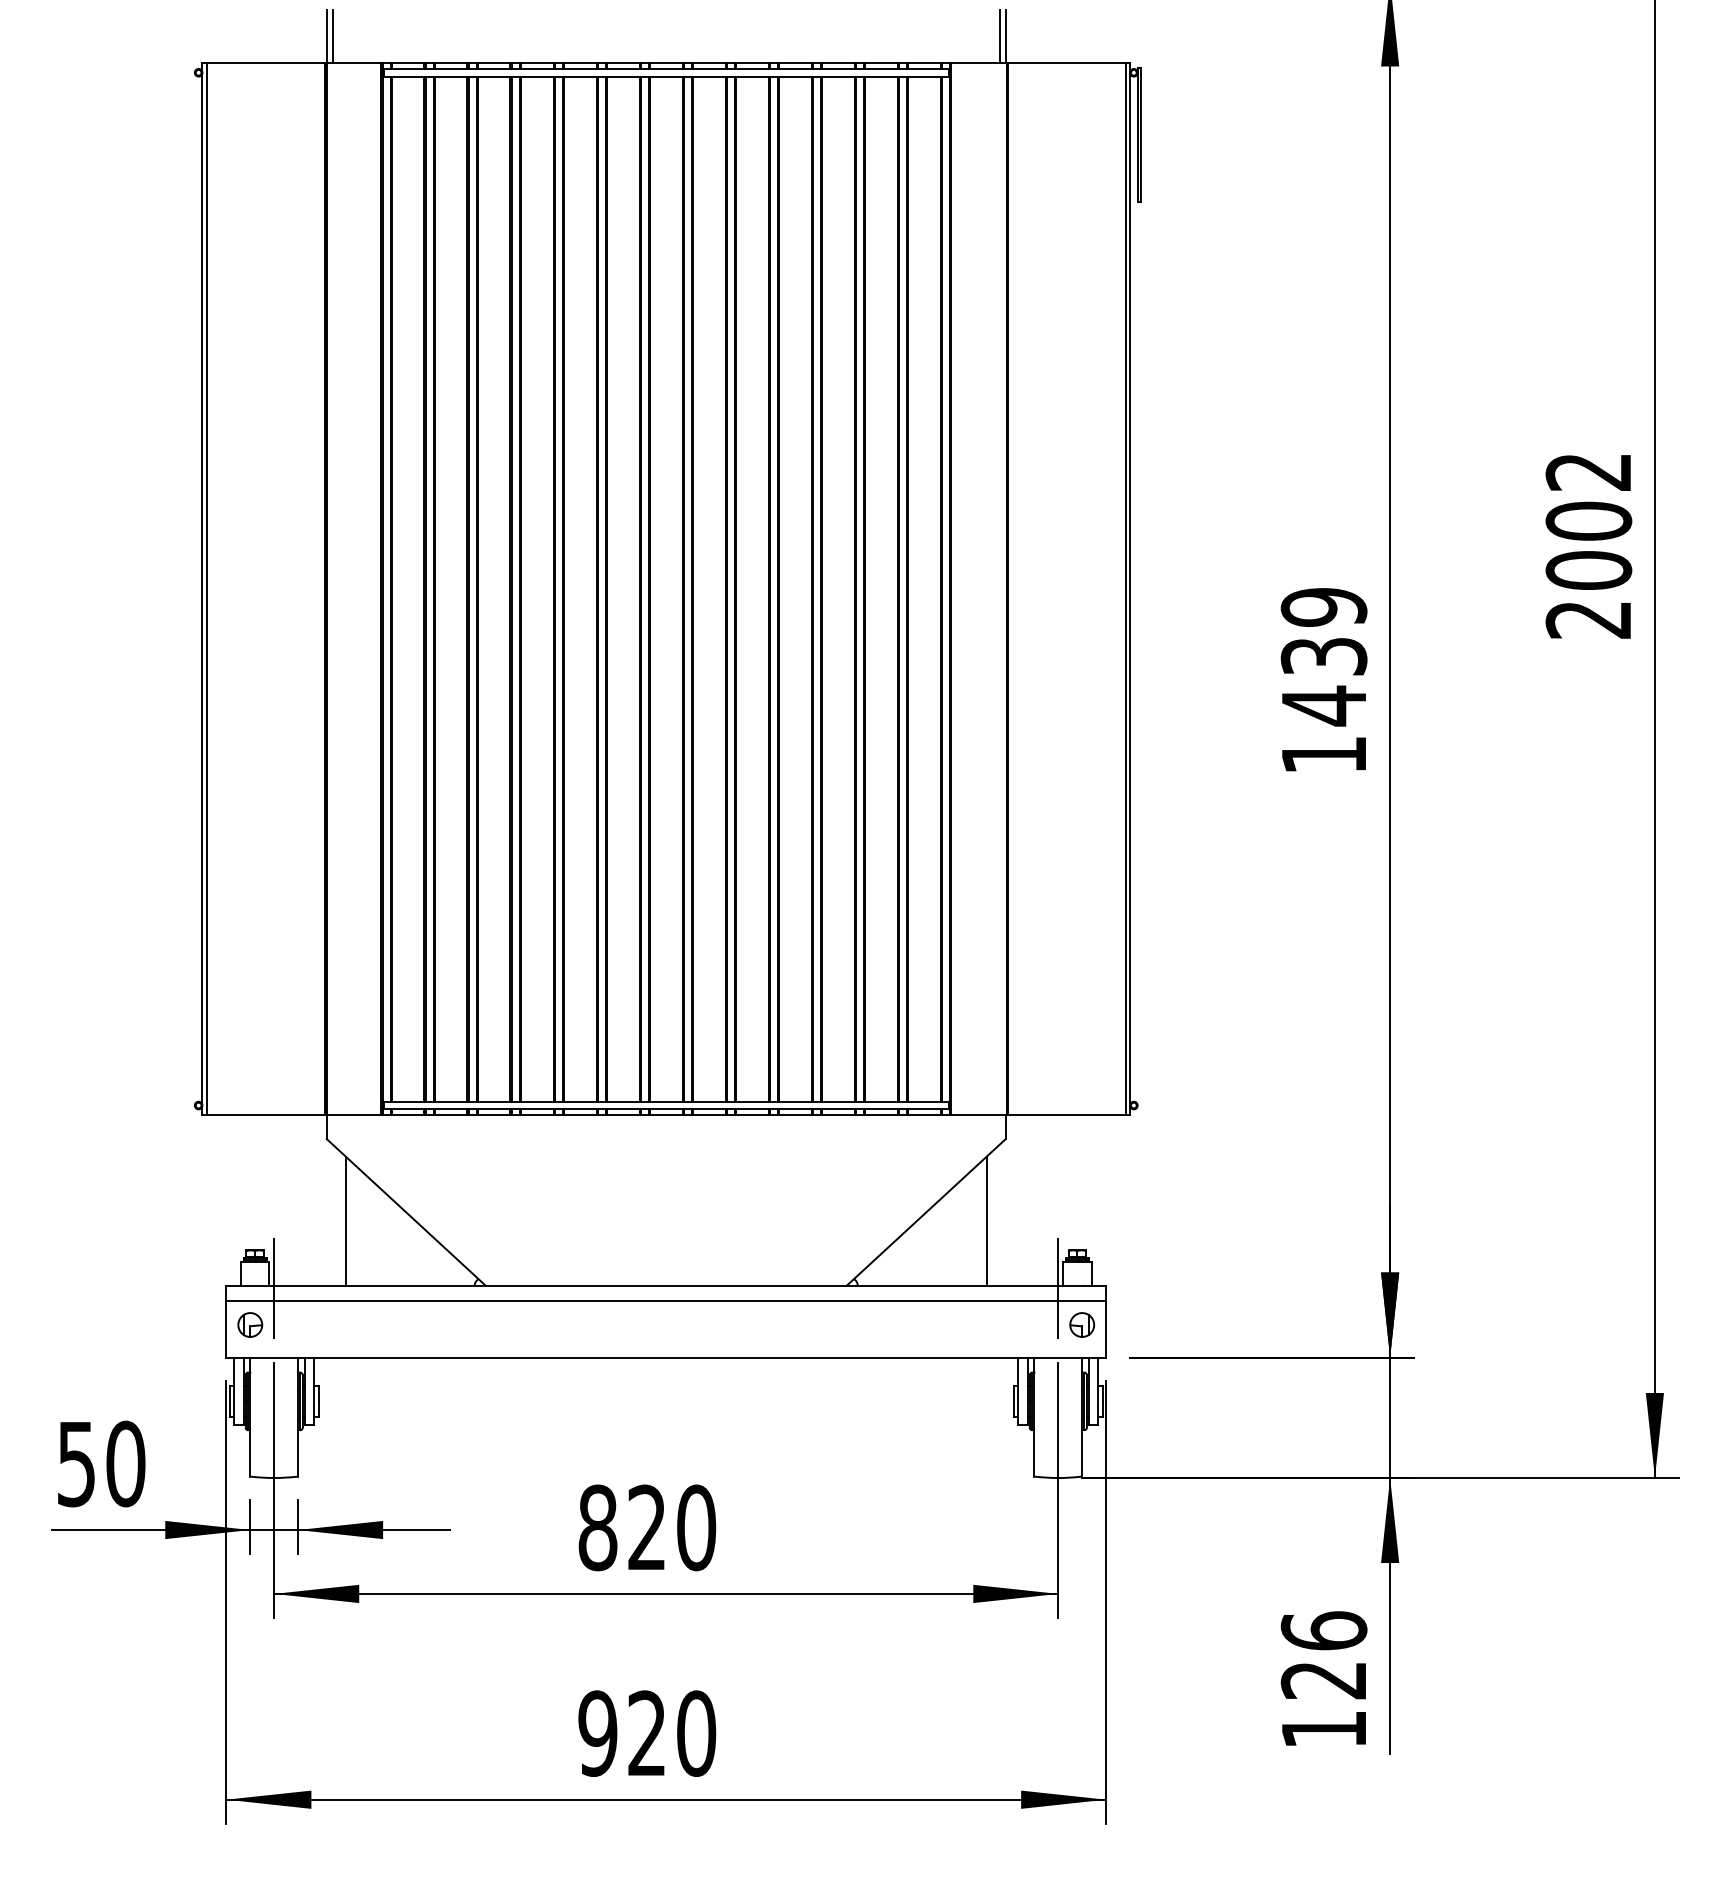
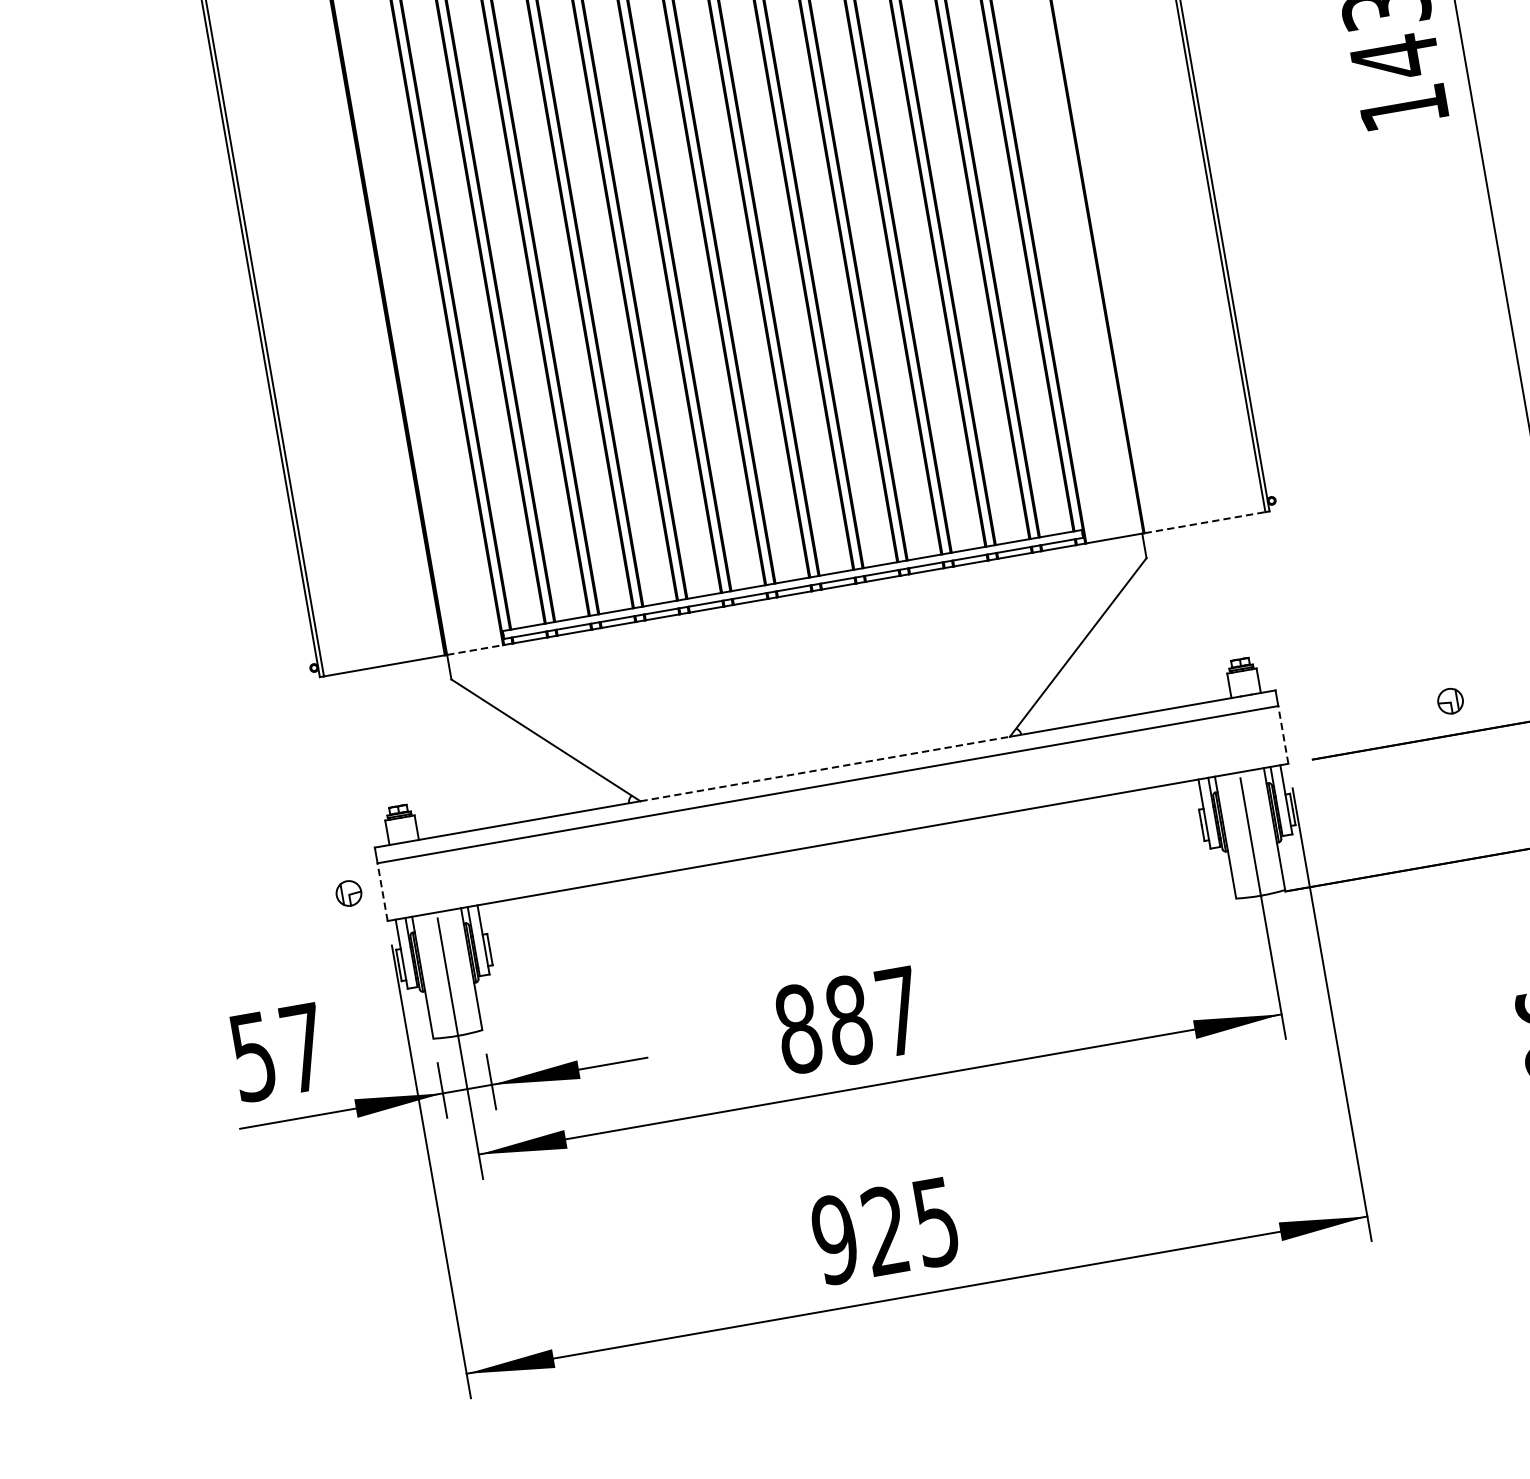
line: (354, 1115) -> (475, 650), solid -> dashed
line: (1067, 1115) -> (1205, 522), solid -> dashed
line: (345, 1220) -> (485, 759), removed
line: (986, 1220) -> (1141, 644), removed
line: (666, 1285) -> (825, 768), solid -> dashed
line: (274, 1288) -> (424, 841), removed
line: (1058, 1288) -> (1227, 701), removed
part: (250, 1324) -> (349, 892), moved
part: (1082, 1324) -> (1450, 700), moved
line: (226, 1328) -> (382, 891), solid -> dashed
line: (1106, 1328) -> (1283, 734), solid -> dashed
text: (125, 1463) -> (303, 1047), 50 -> 57
text: (672, 1527) -> (874, 1015), 820 -> 887
text: (696, 1733) -> (936, 1221), 920 -> 925

